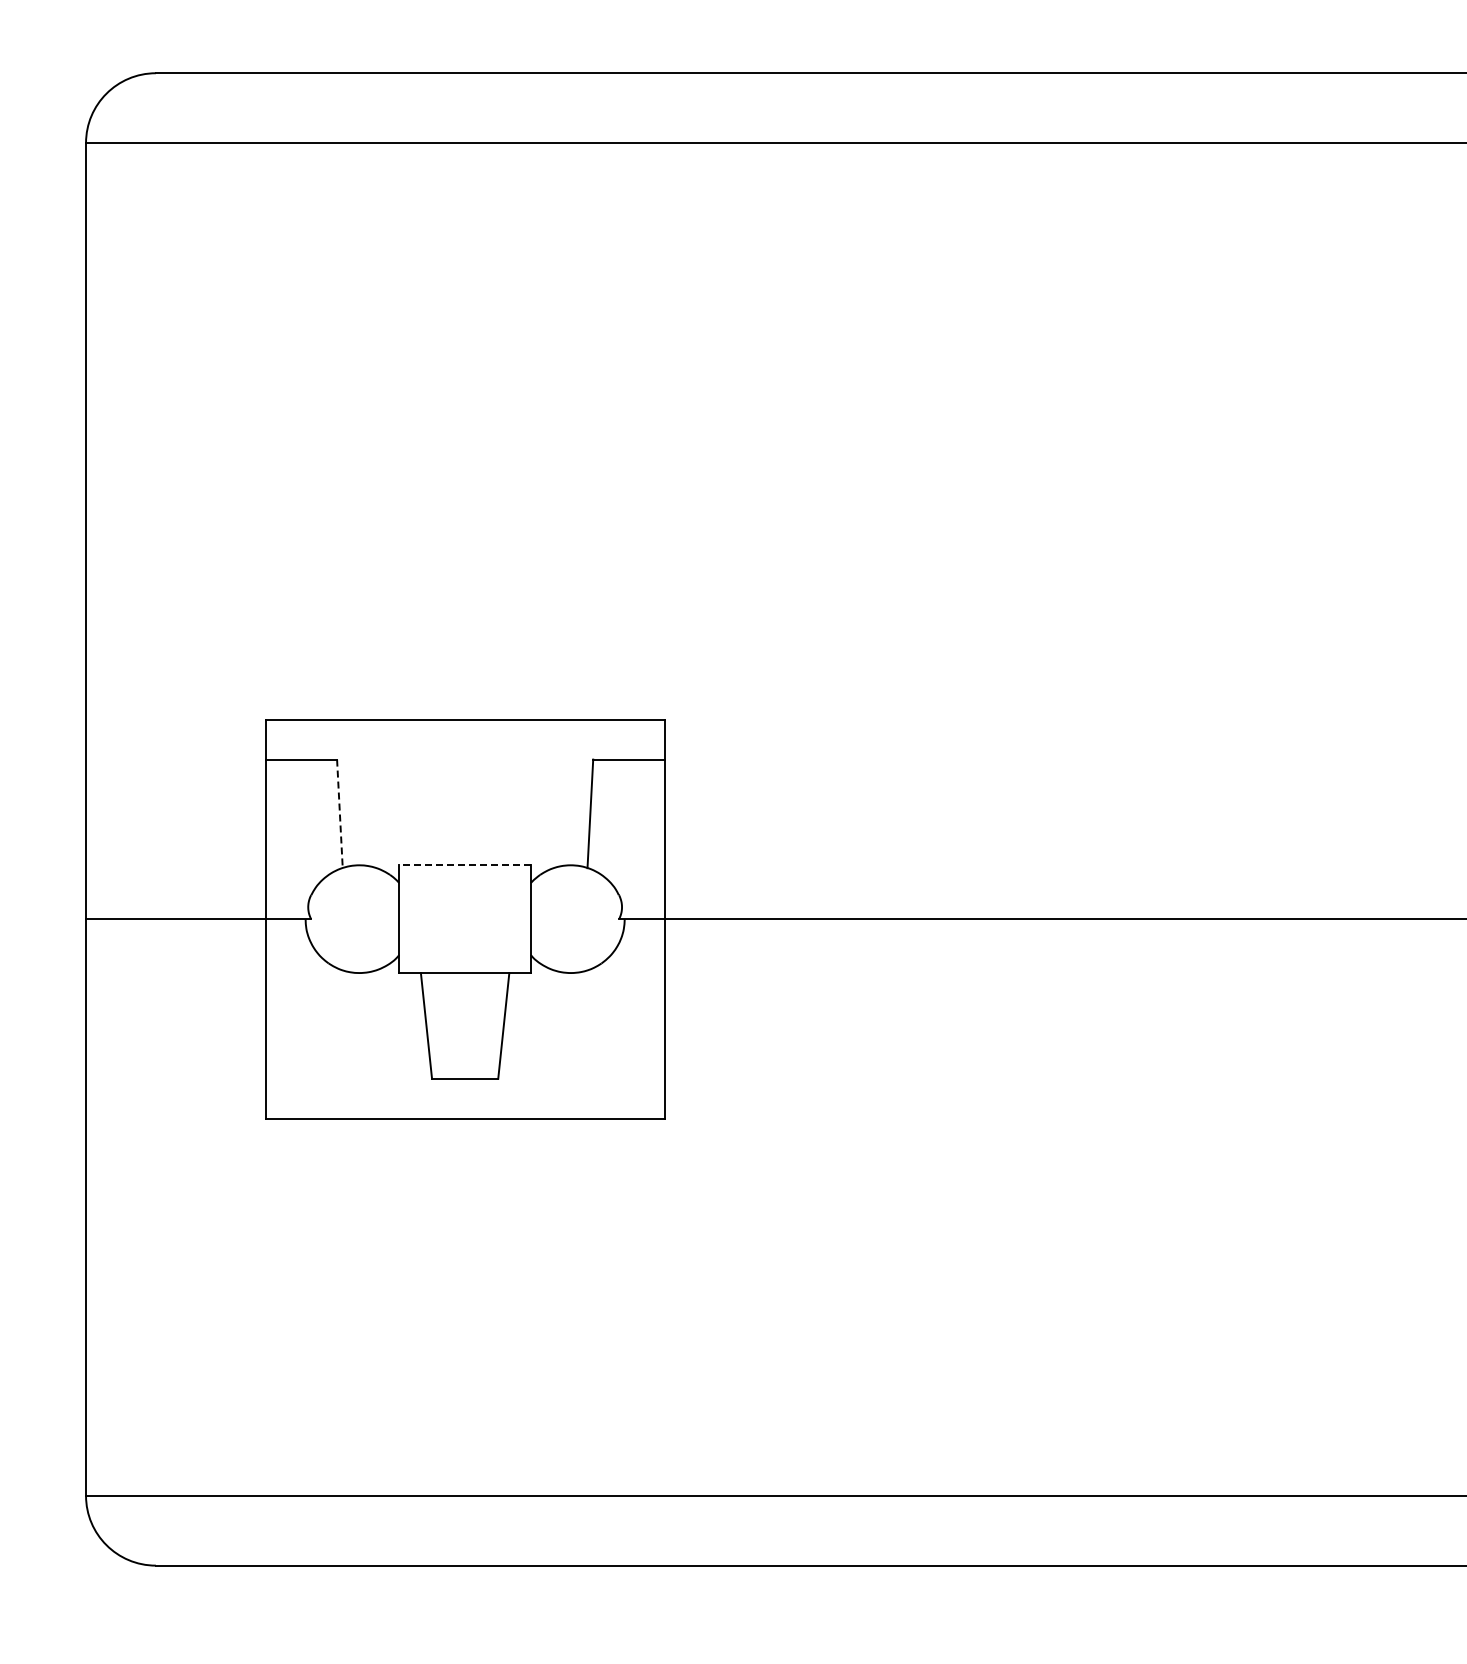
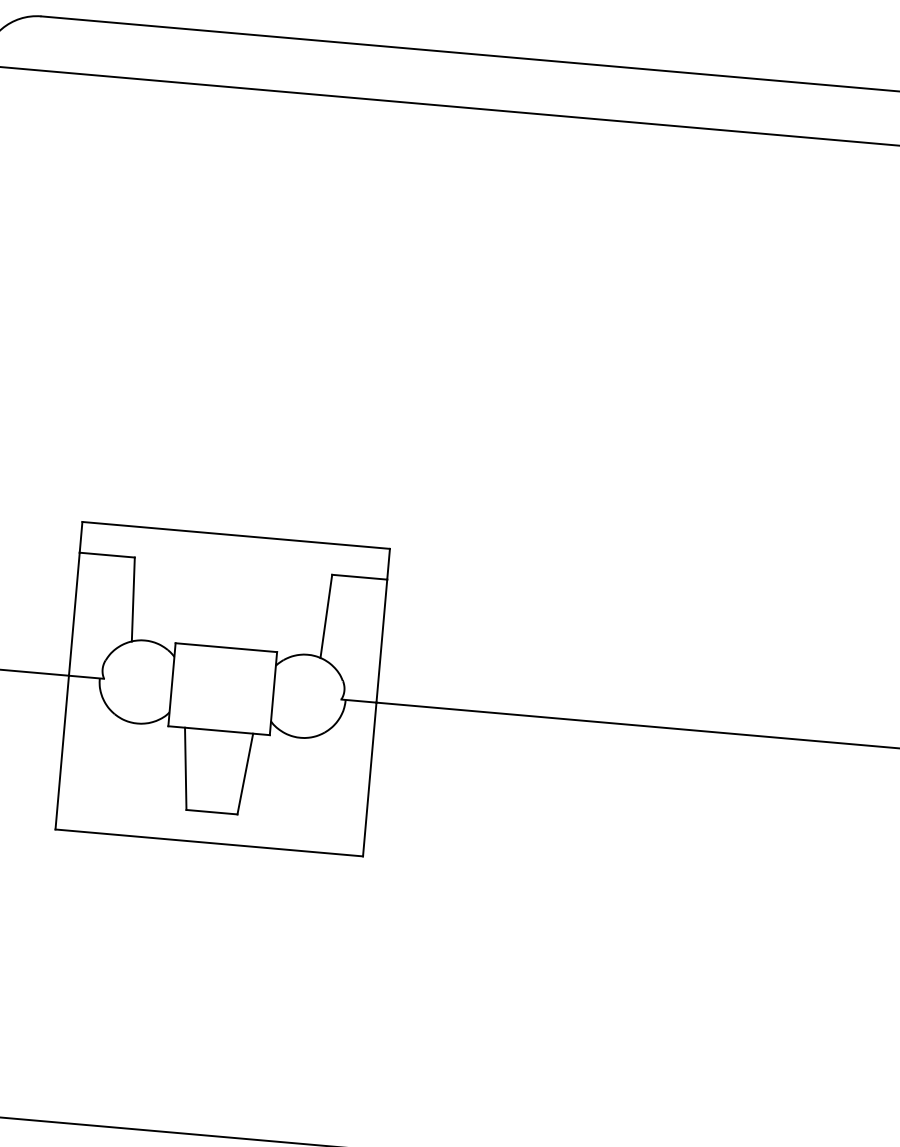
line: (339, 814) -> (132, 600), dashed -> solid
line: (465, 865) -> (226, 647), dashed -> solid

